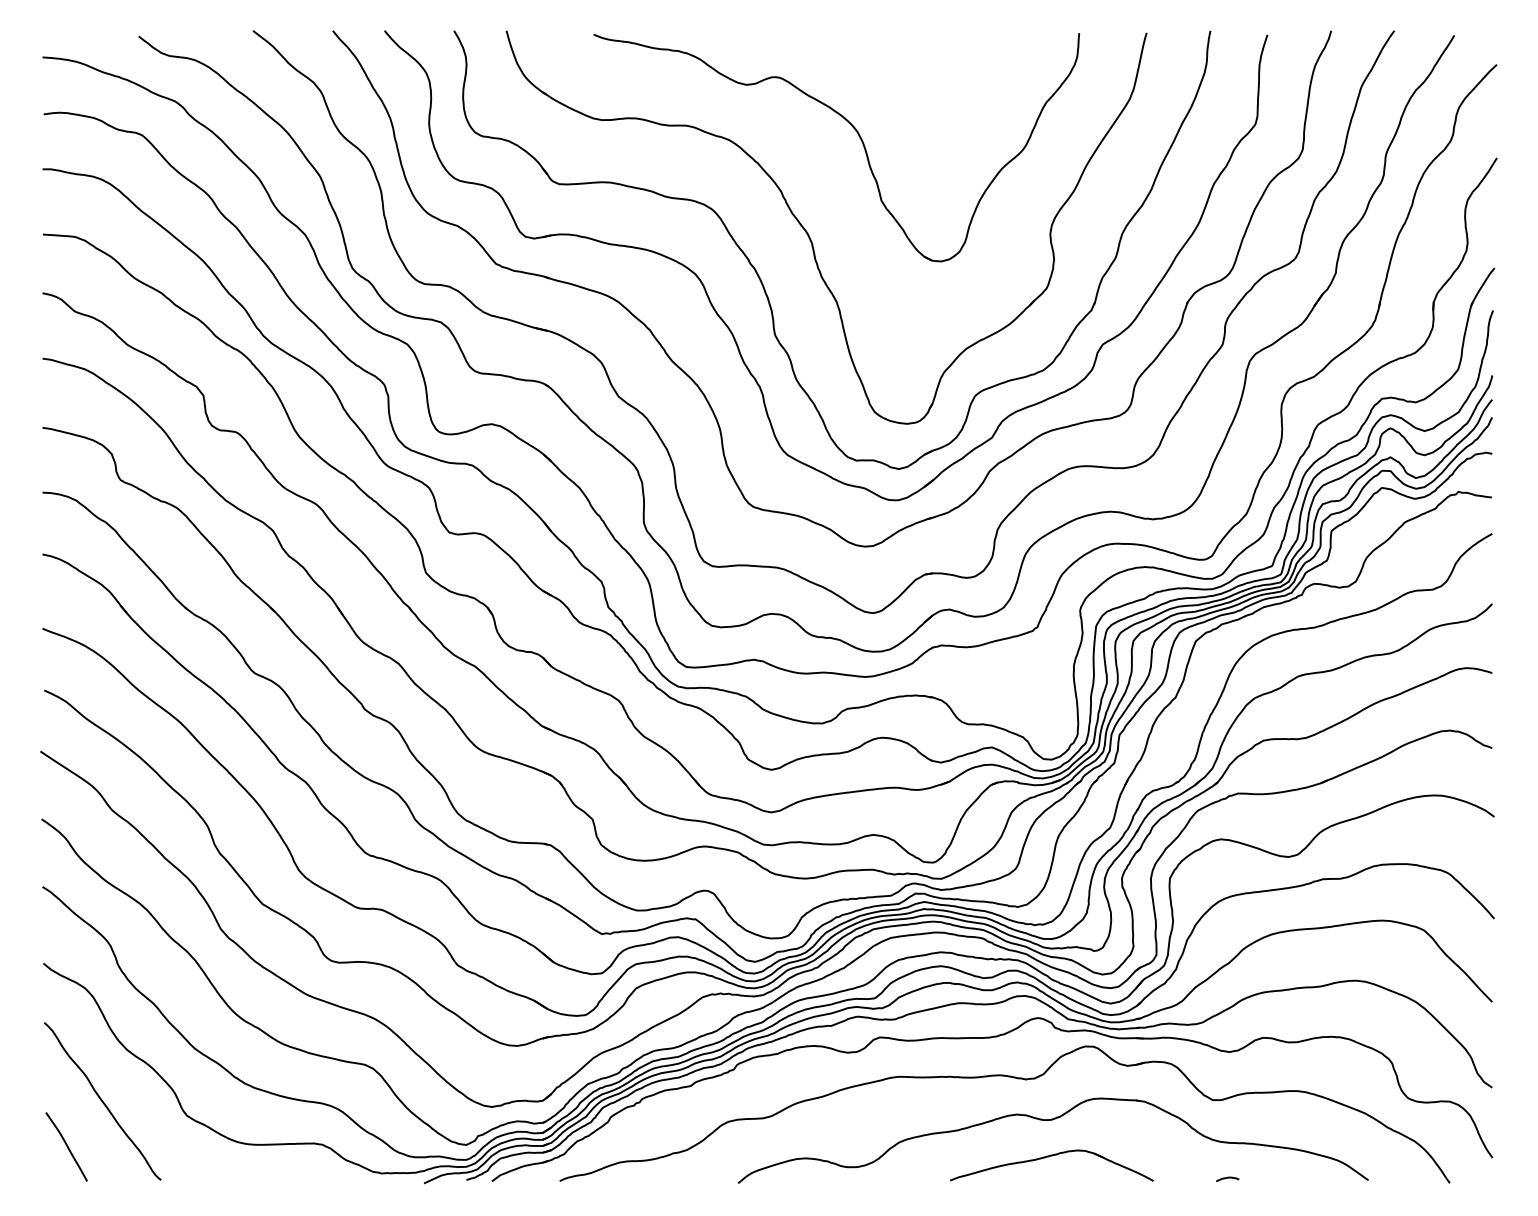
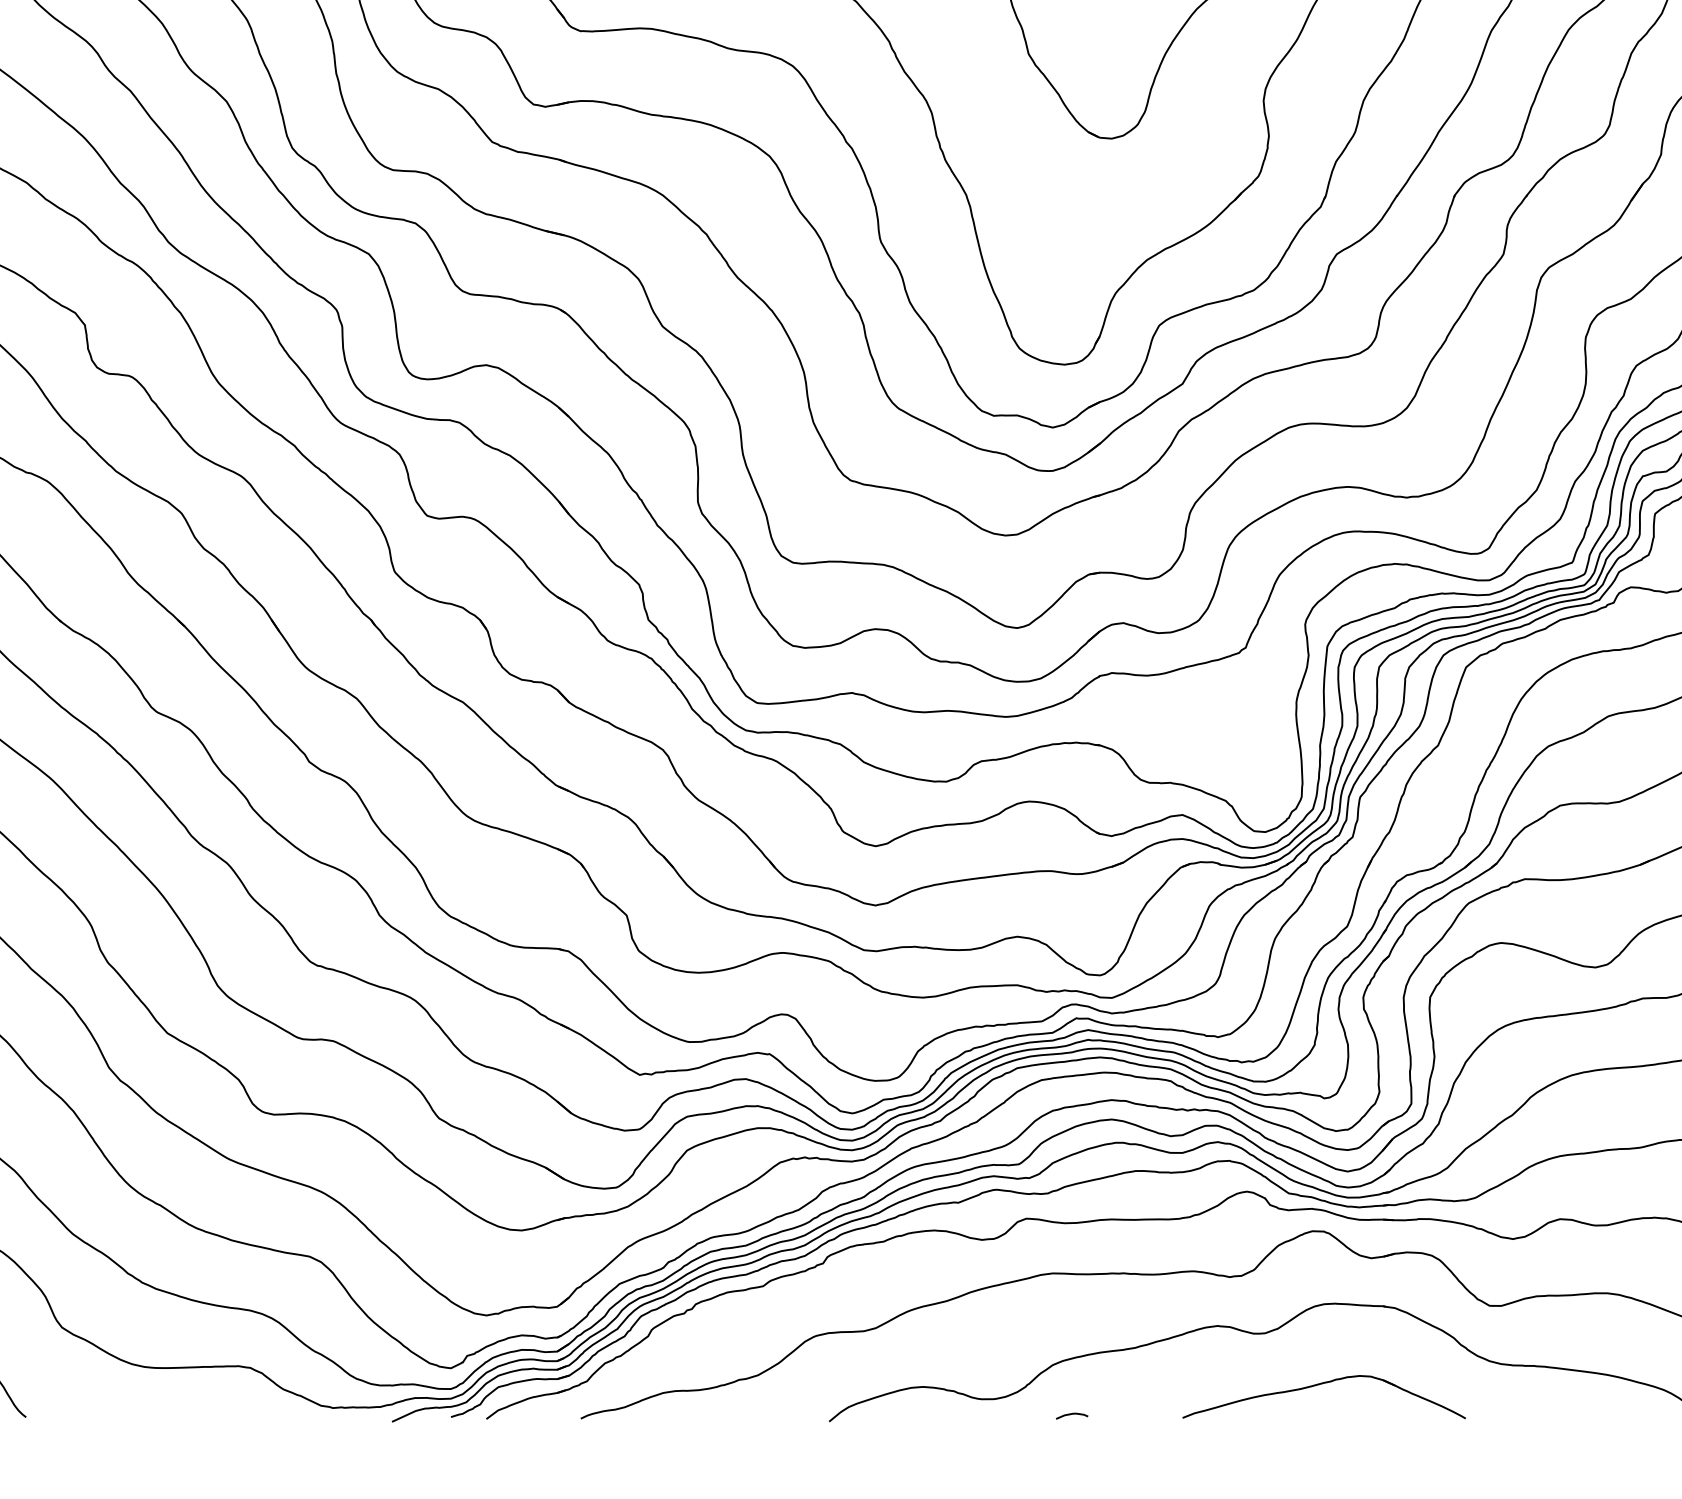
part: (1048, 1157) -> (1319, 1385), moved
curve: (1227, 1178) -> (1071, 1414), moved

